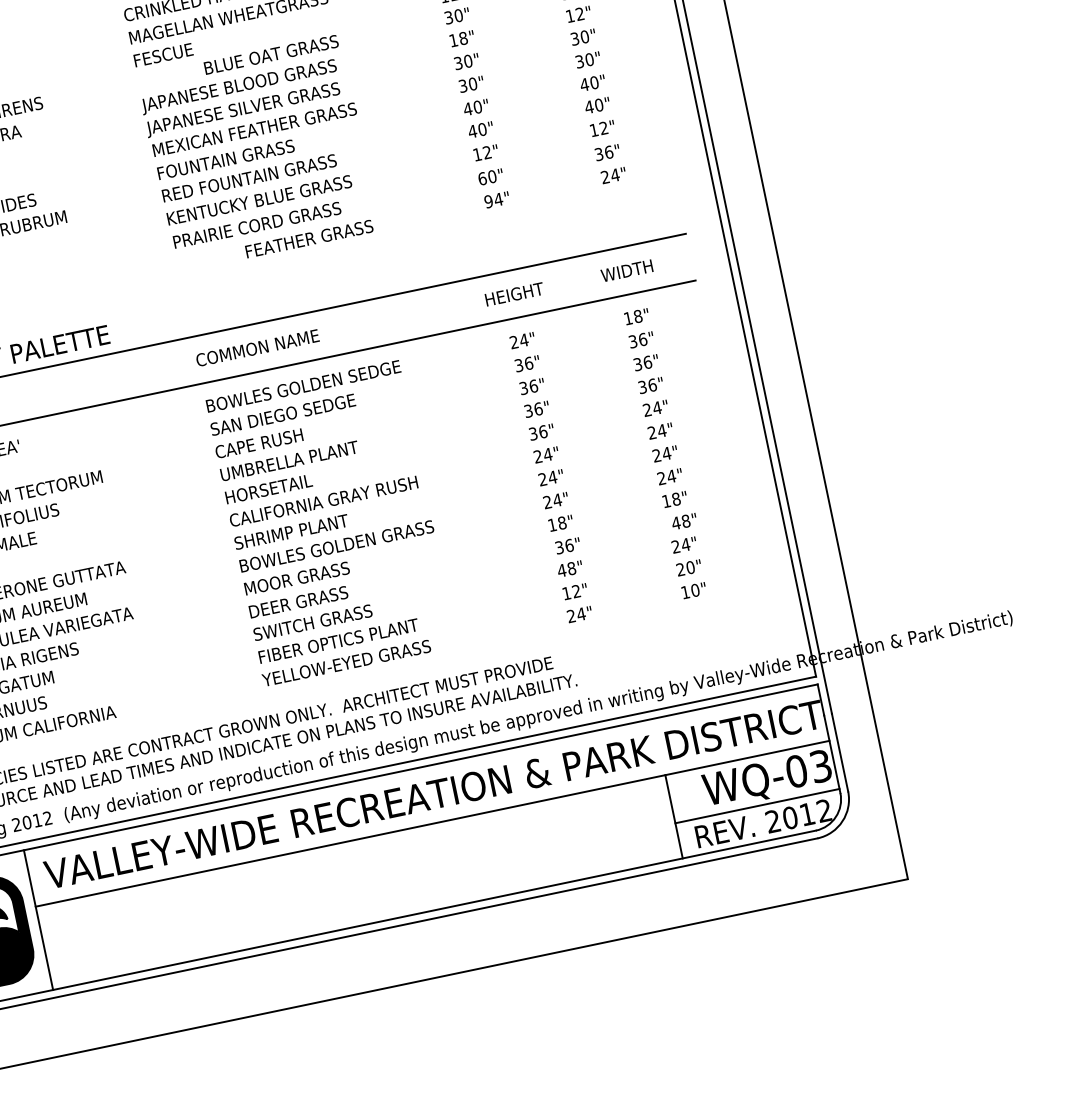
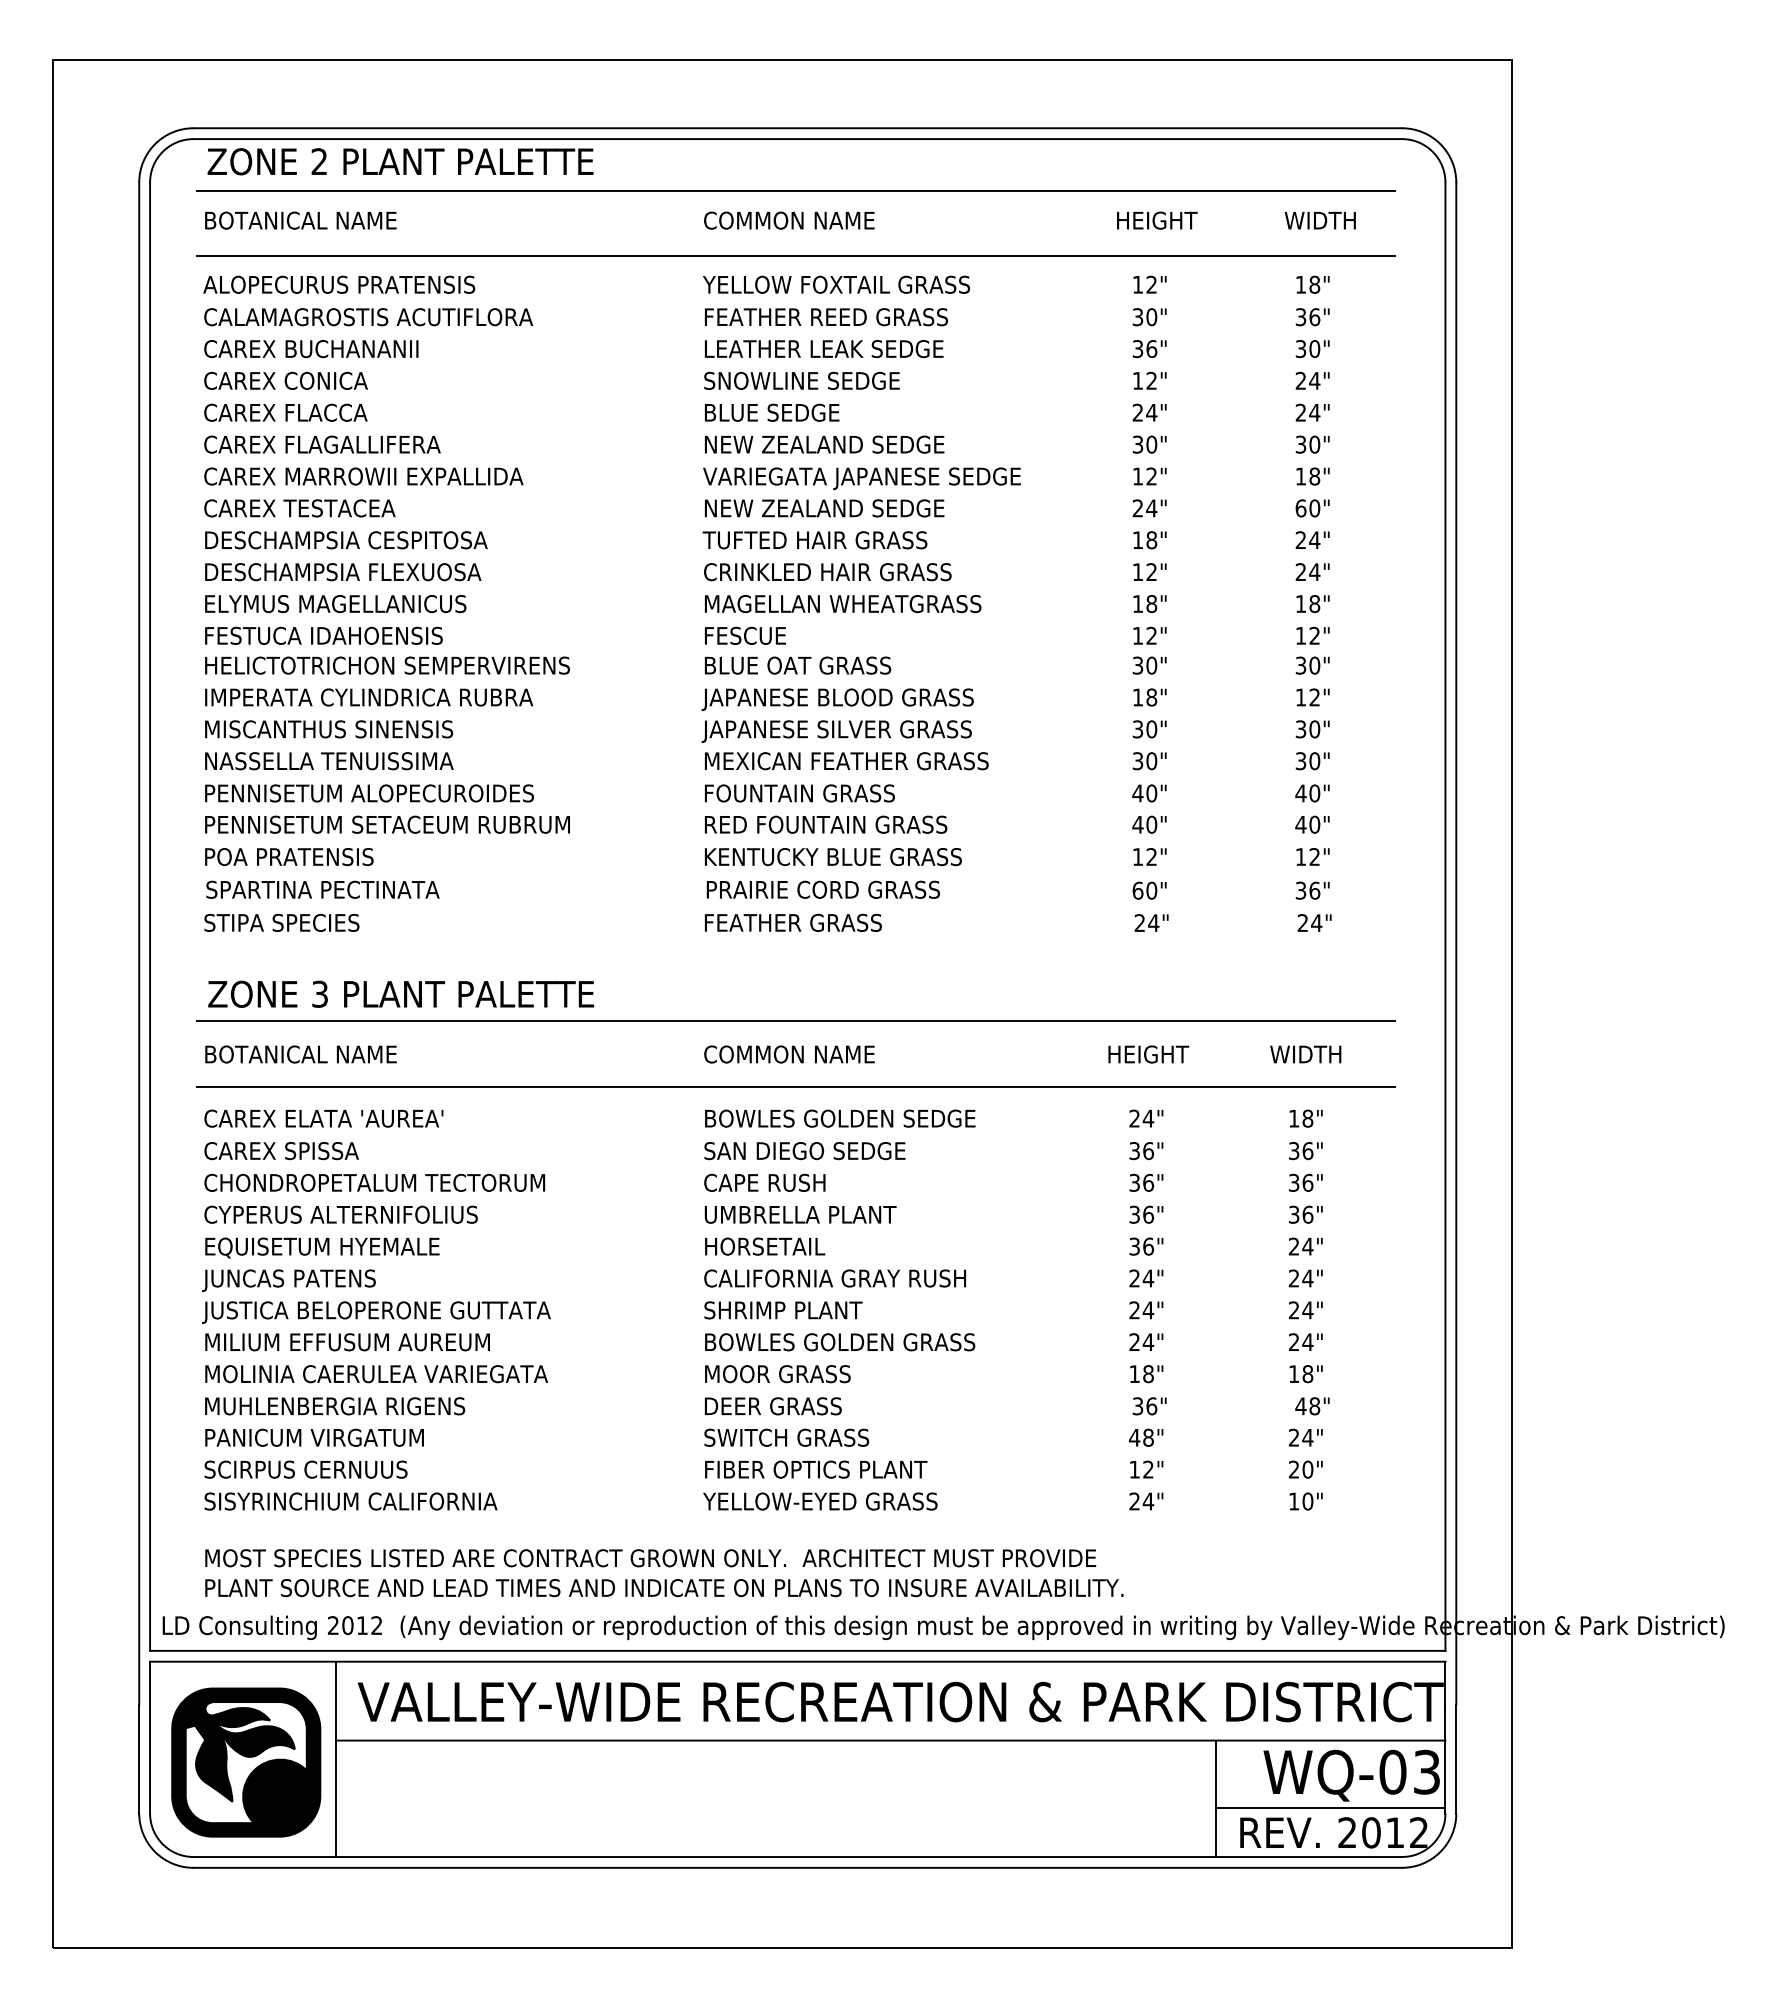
text: (271, 54) -> (798, 665), moved
text: (488, 202) -> (1139, 923), 94" -> 24"
text: (309, 238) -> (793, 922), moved

